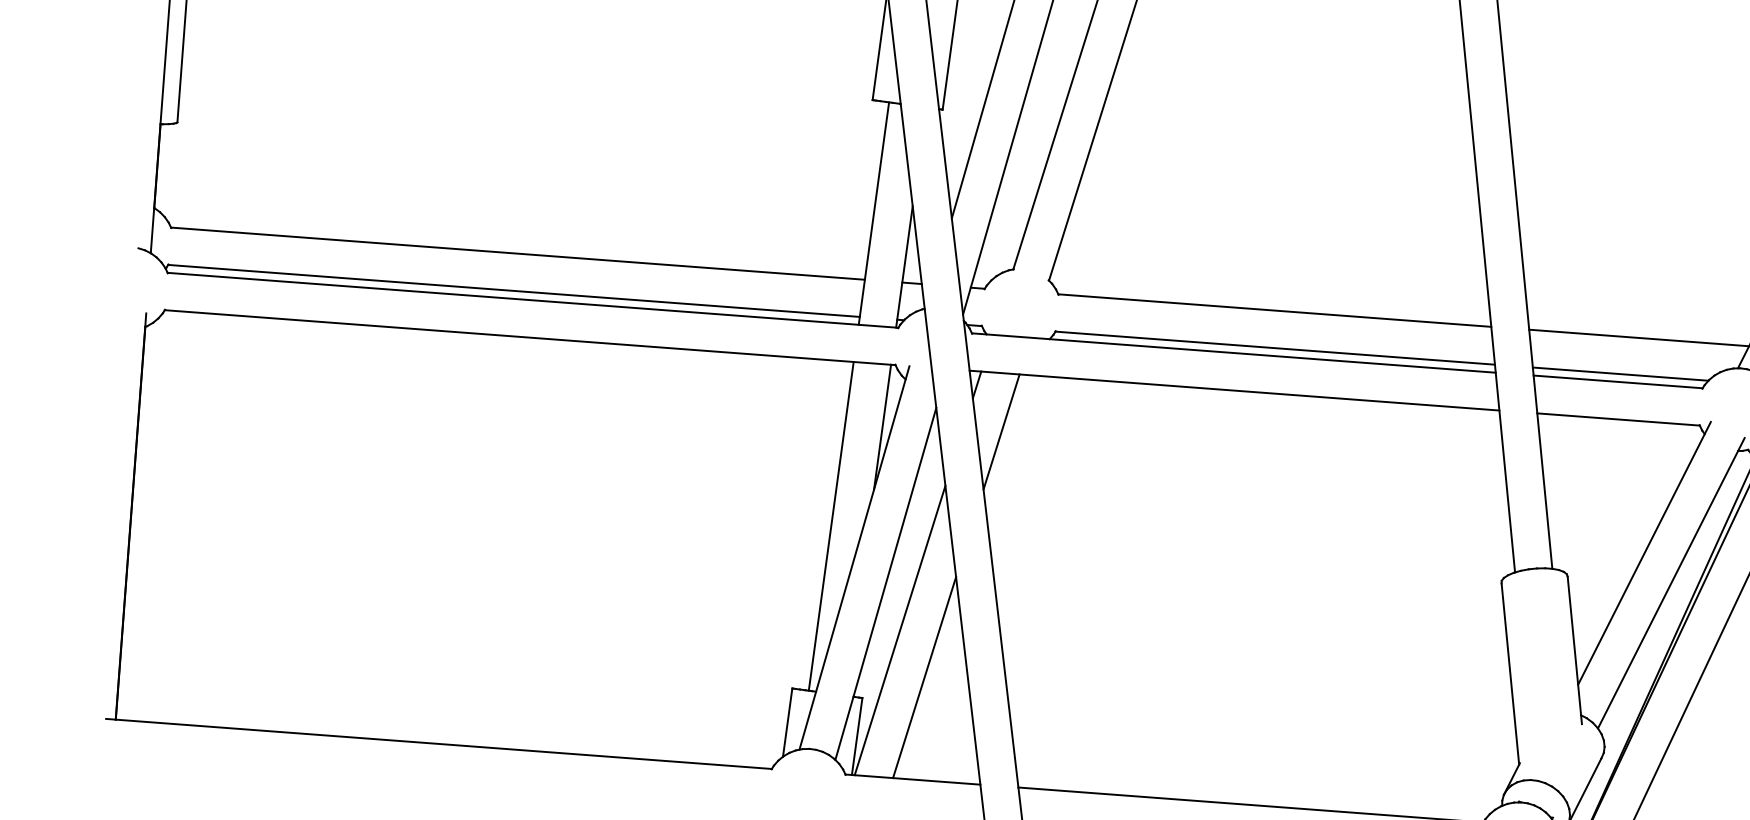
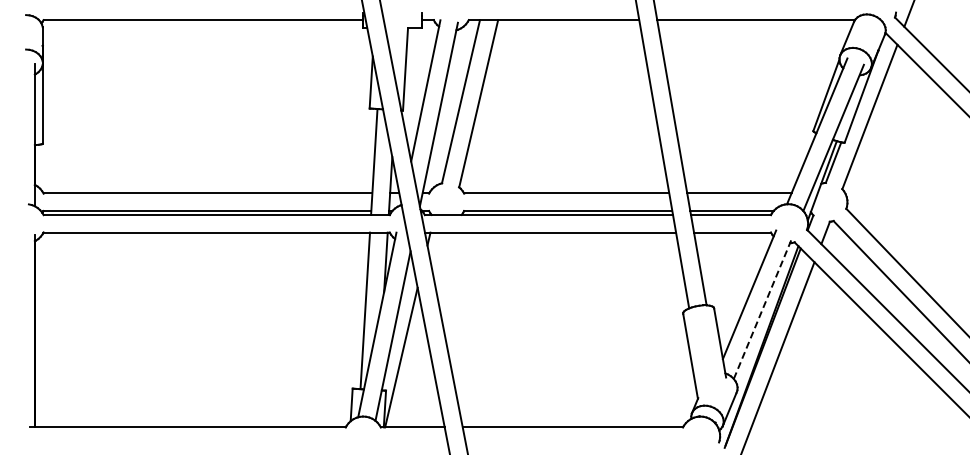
line: (1000, 432) -> (441, 260), removed
line: (1671, 582) -> (763, 307), solid -> dashed
line: (924, 676) -> (414, 378), removed

